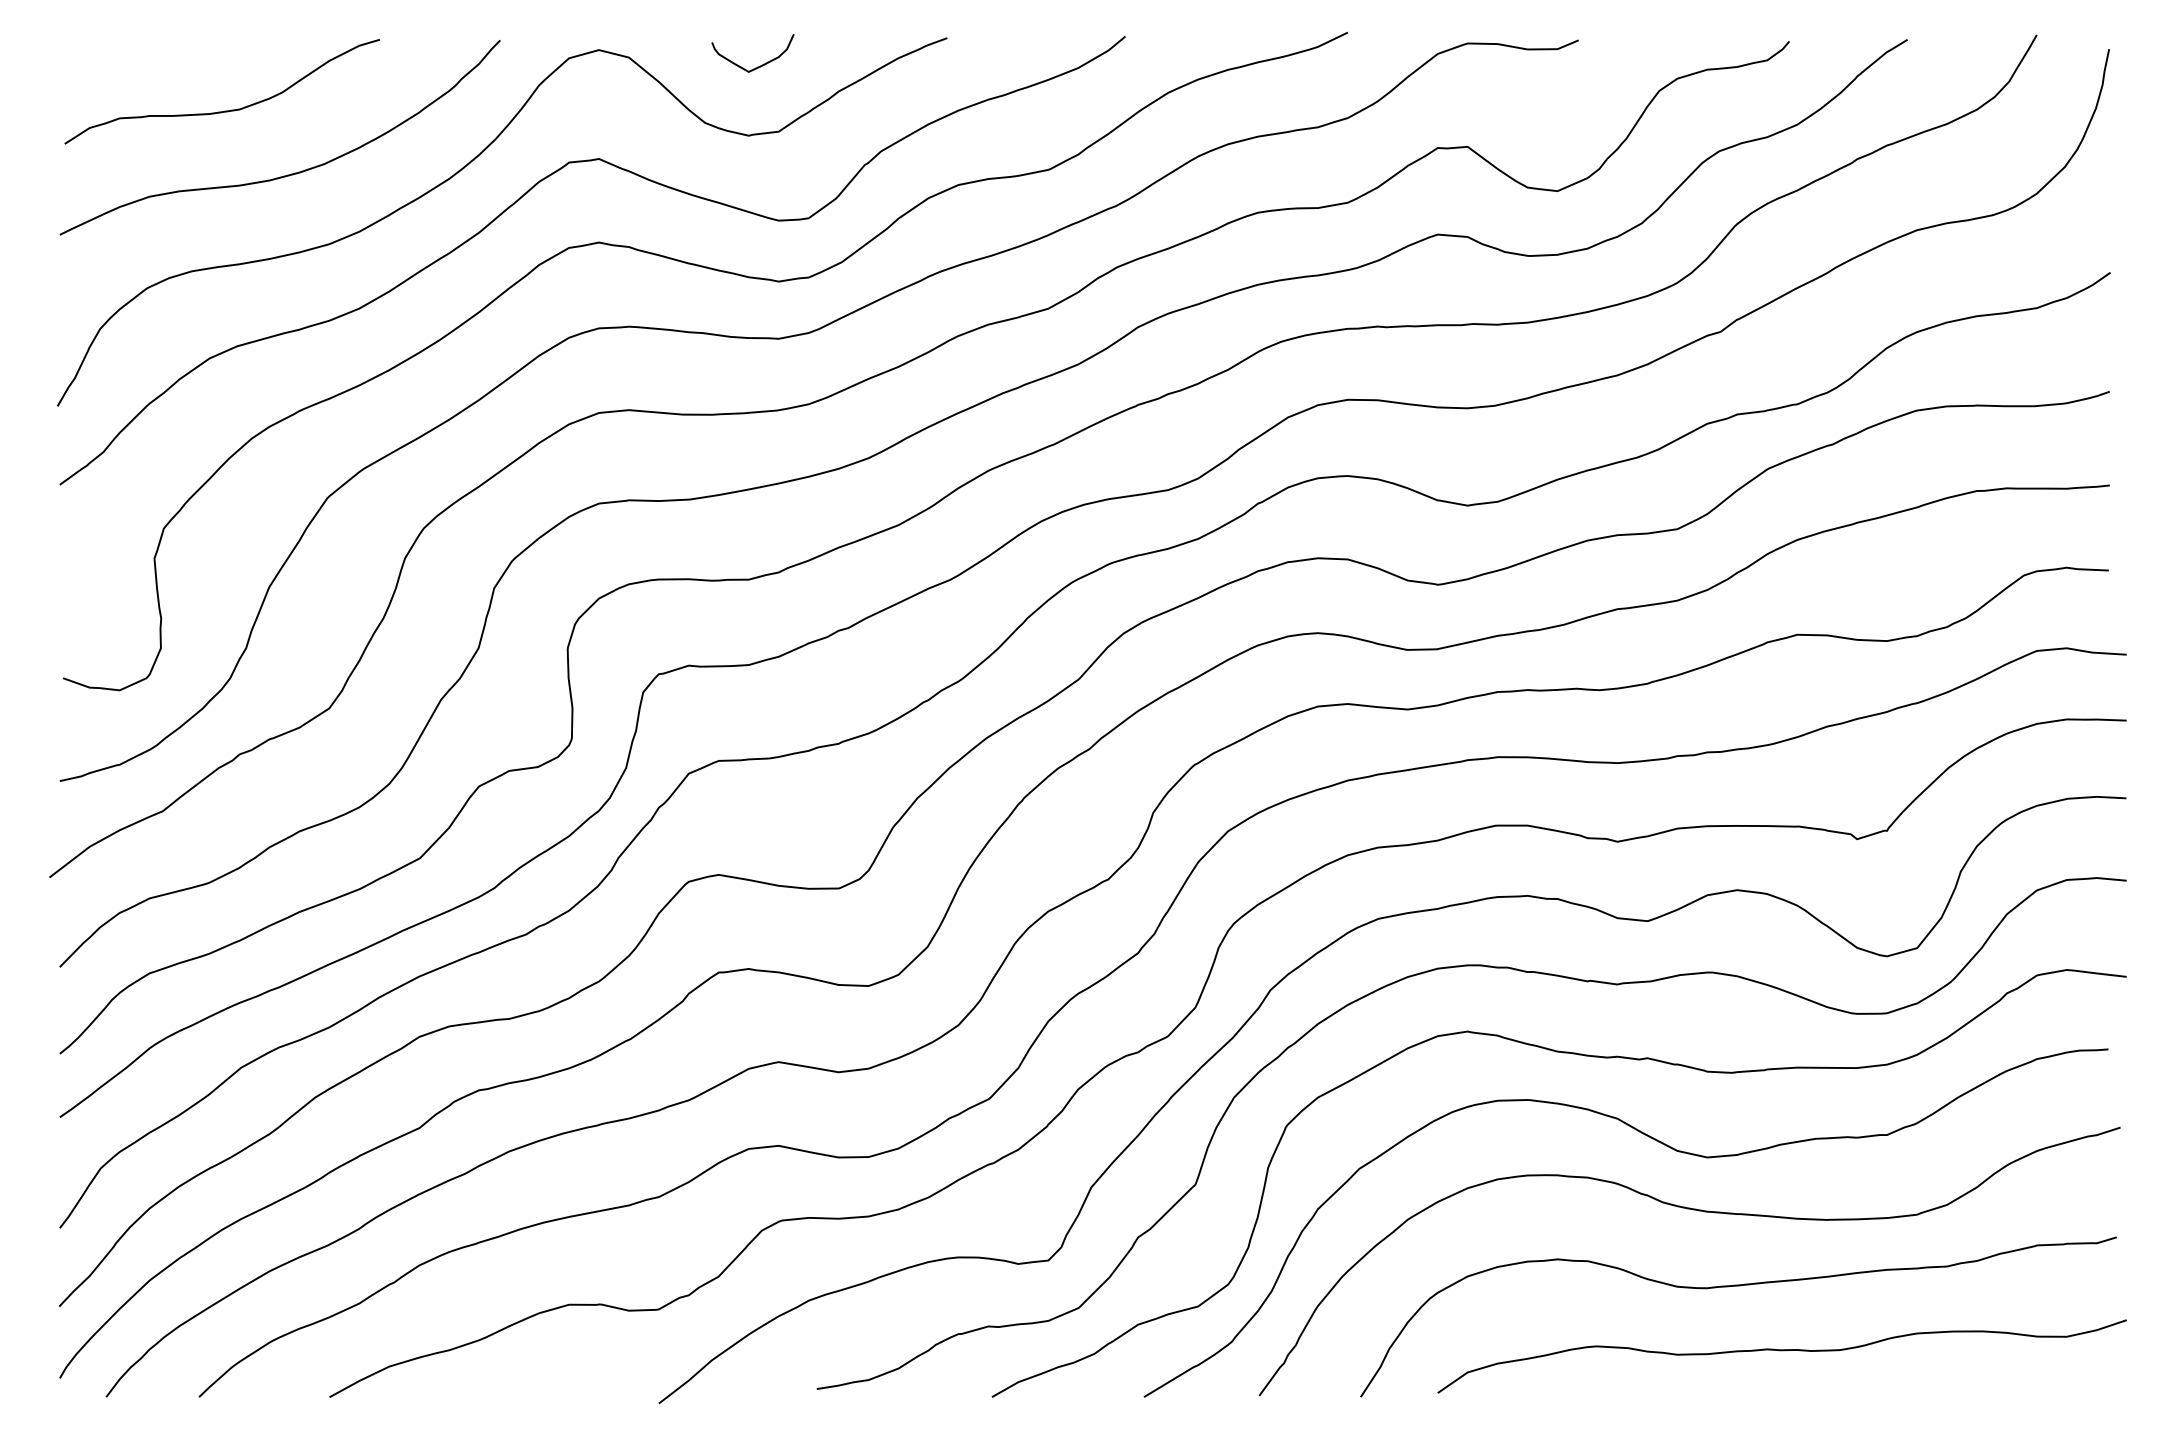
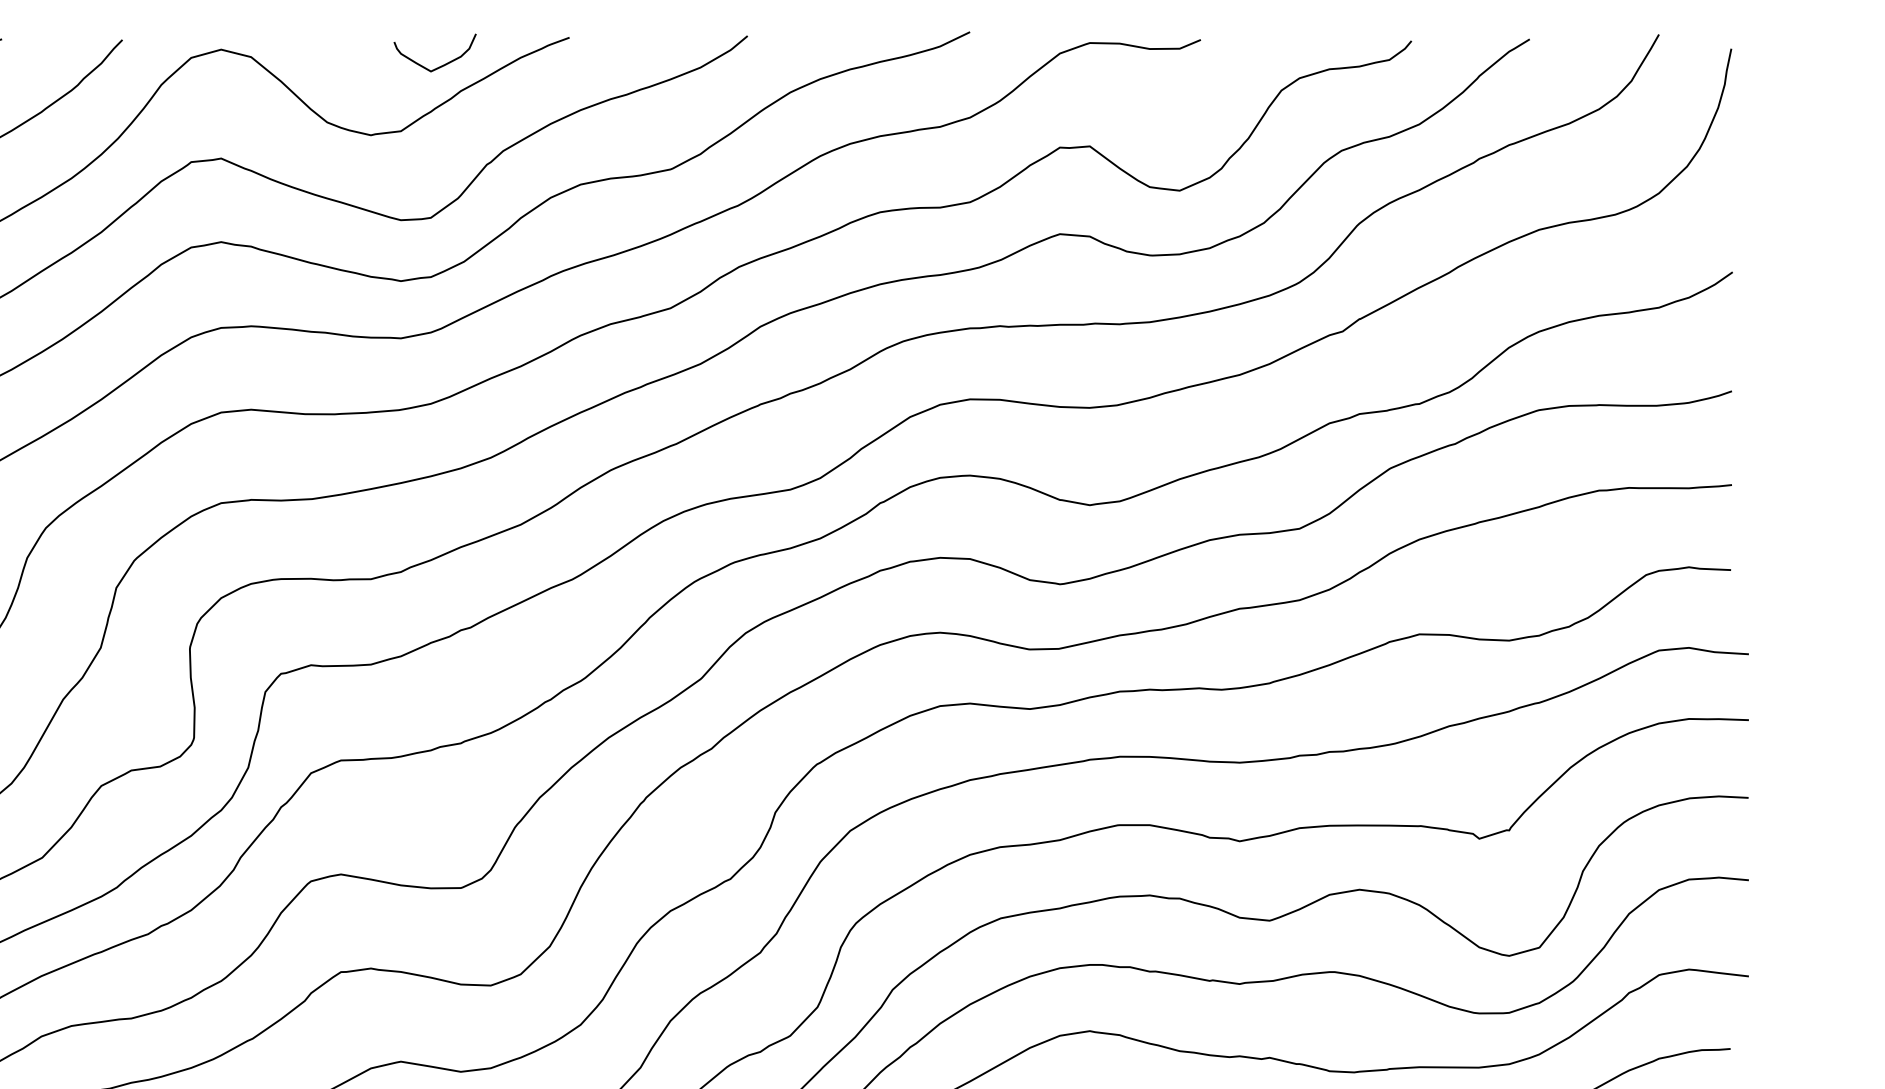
curve: (759, 65) -> (441, 65), moved

